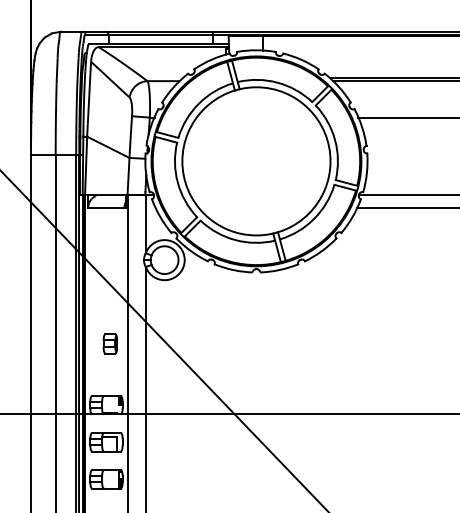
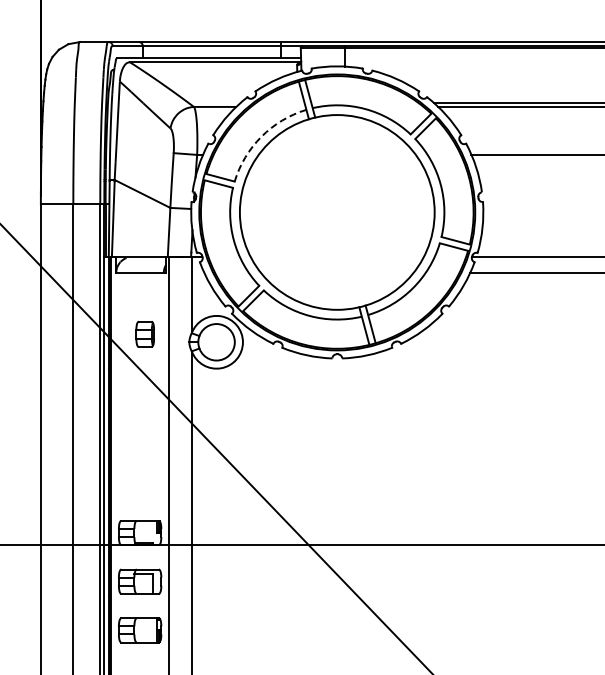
arc: (198, 103) -> (261, 136), solid -> dashed
part: (109, 343) -> (144, 333), moved

